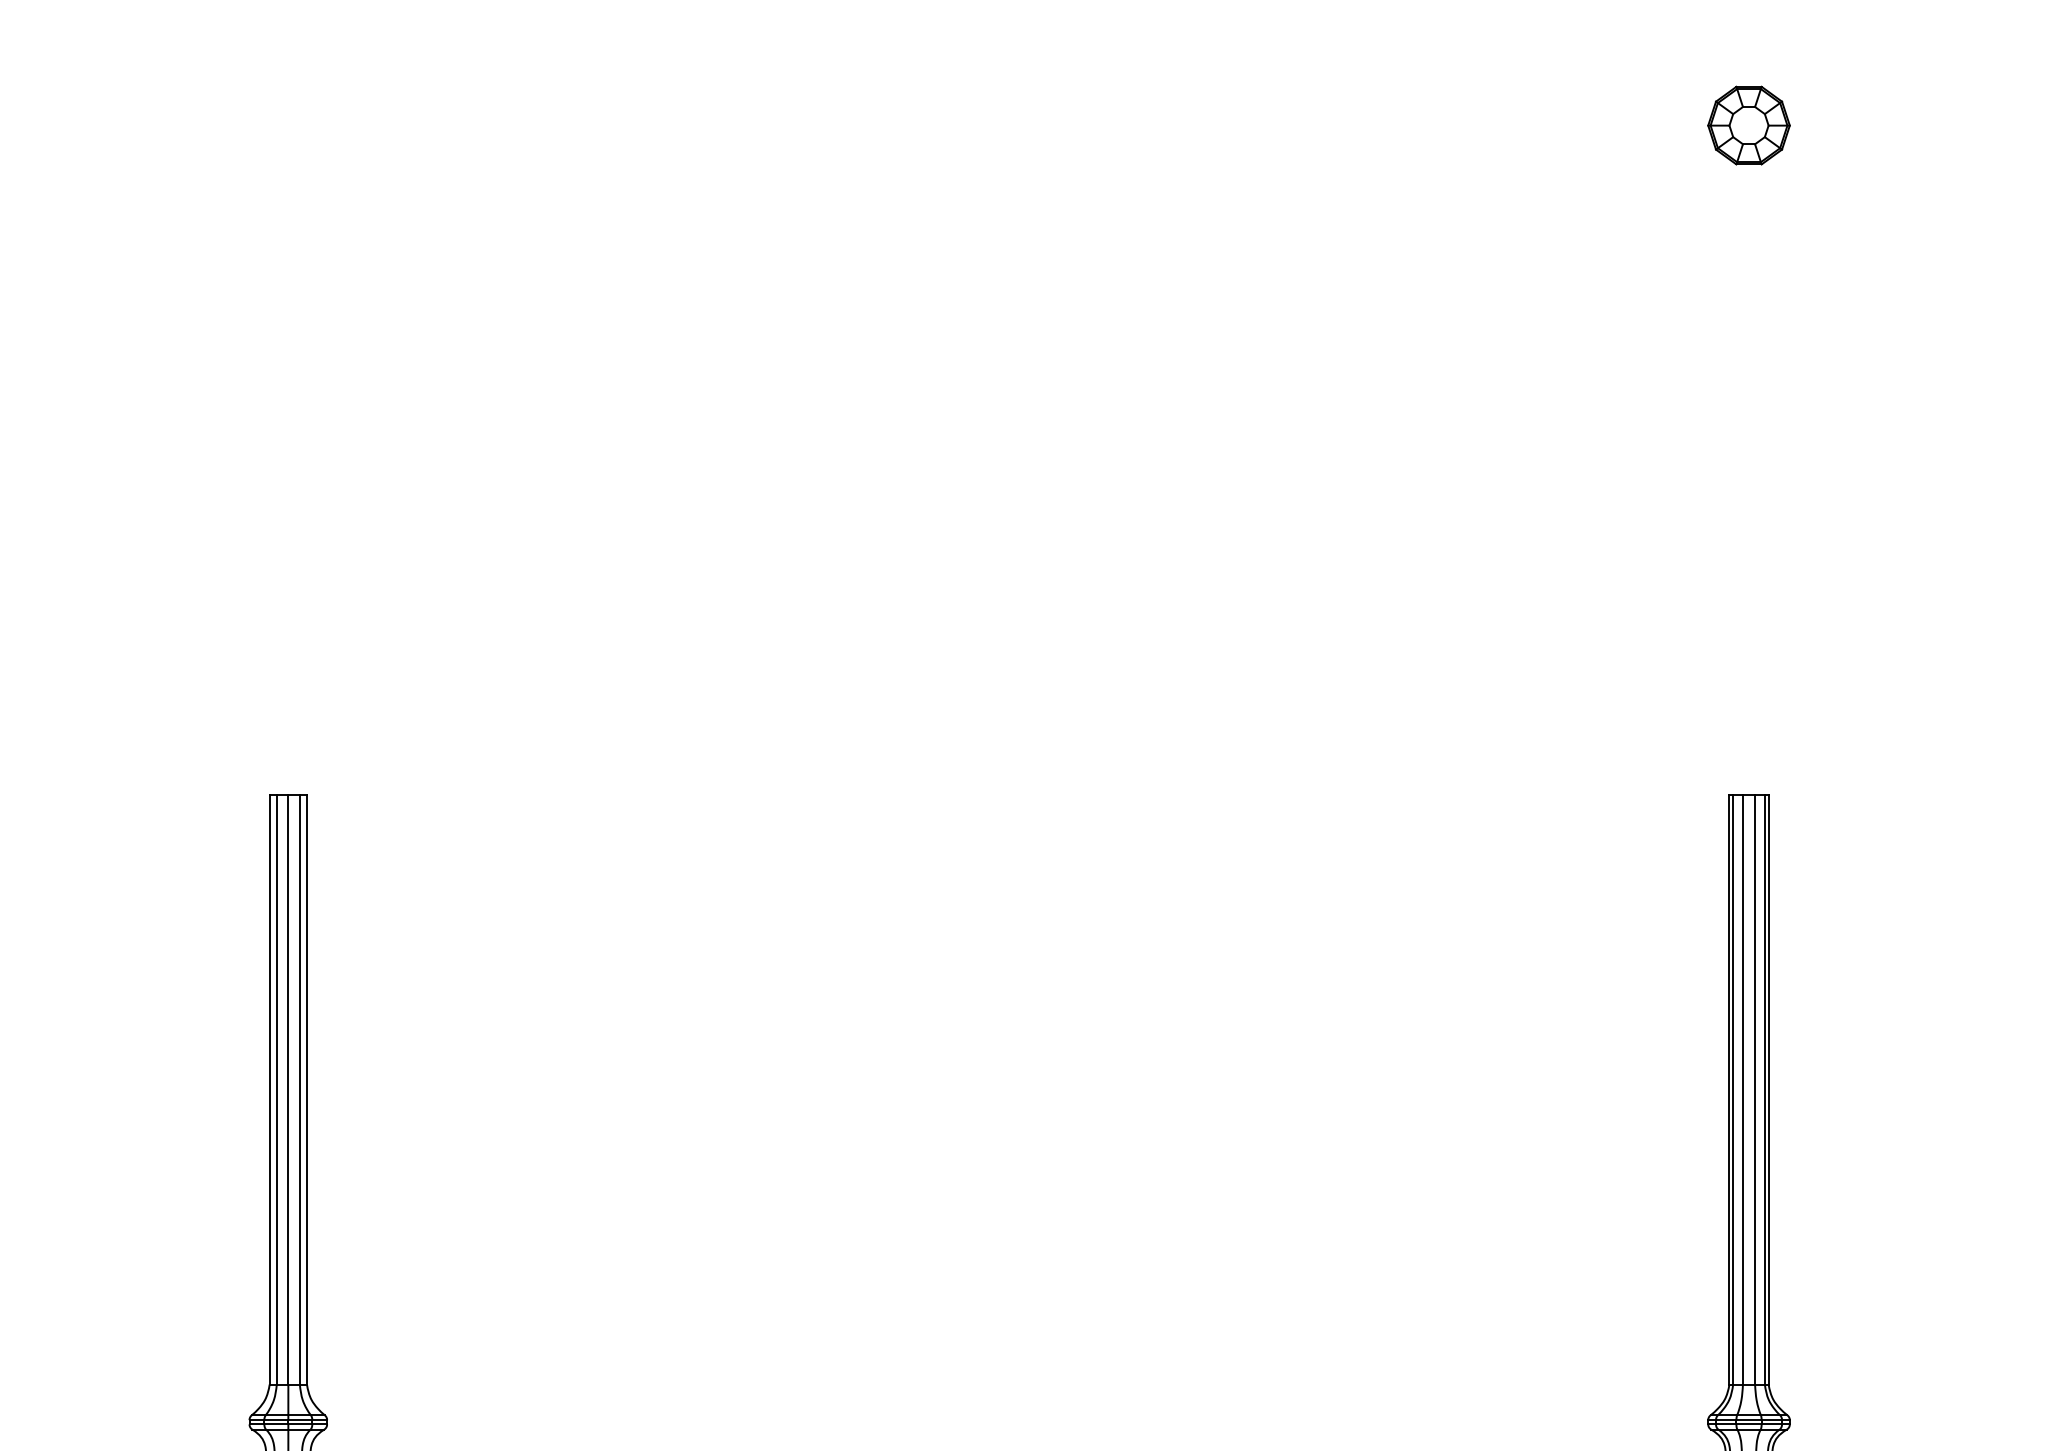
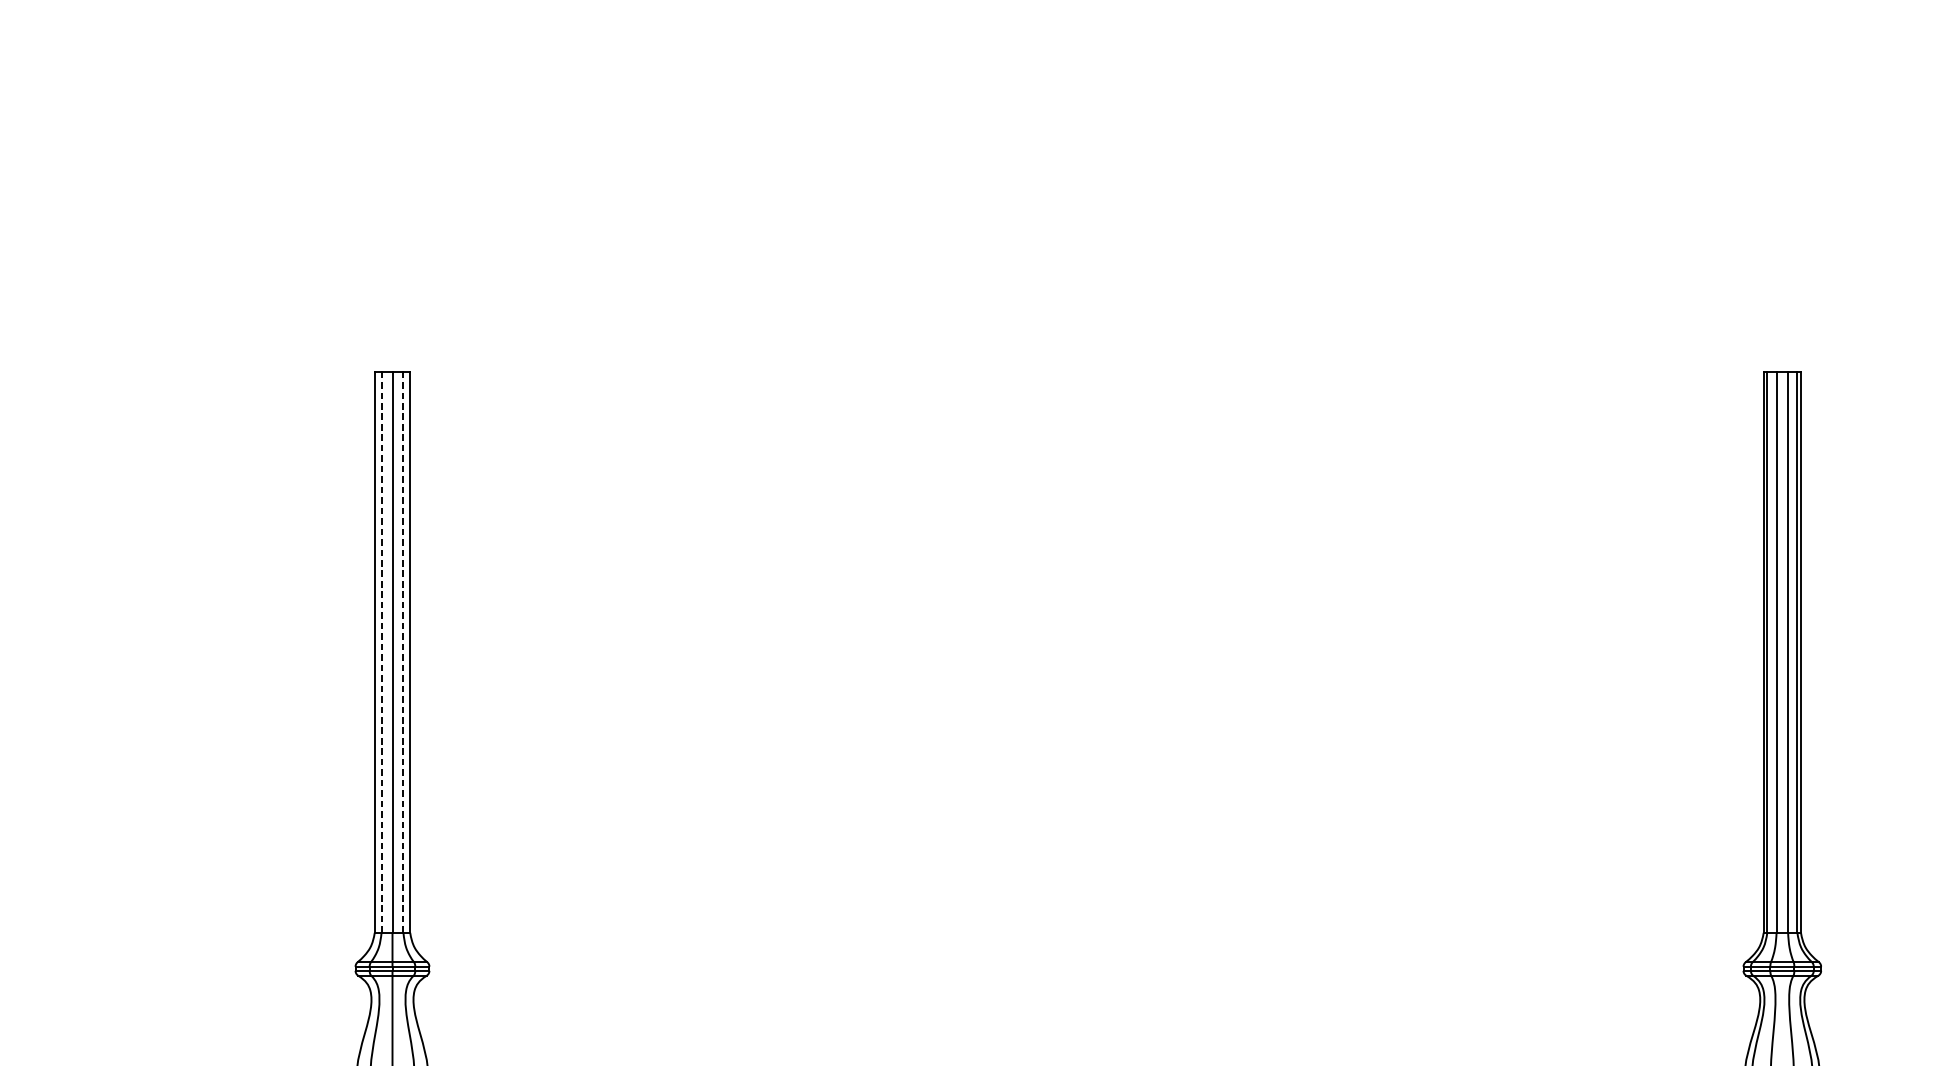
line: (276, 1089) -> (381, 652), solid -> dashed
line: (299, 1089) -> (403, 652), solid -> dashed

